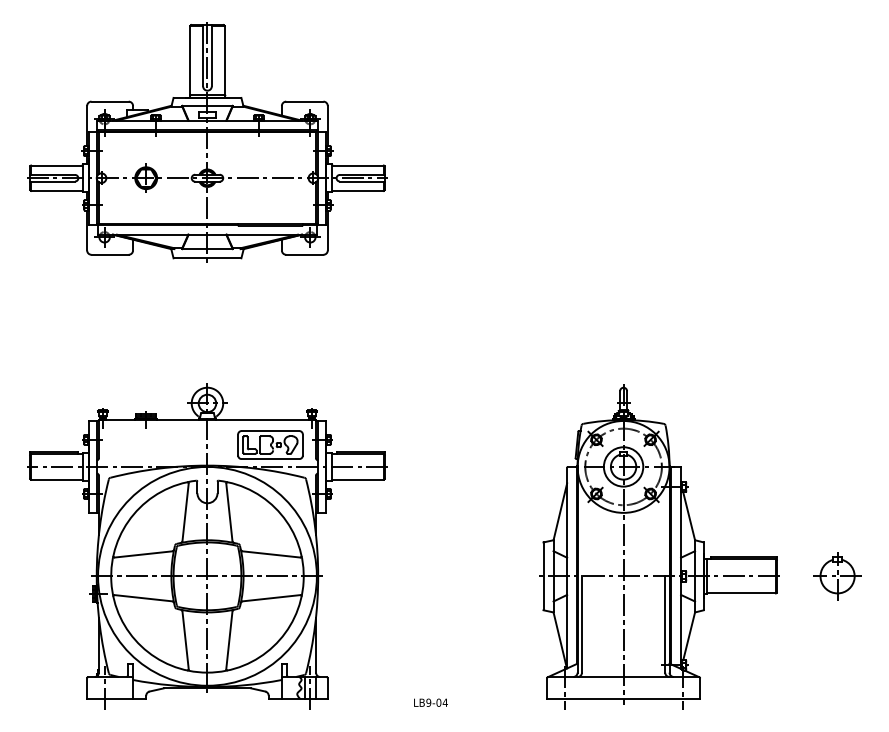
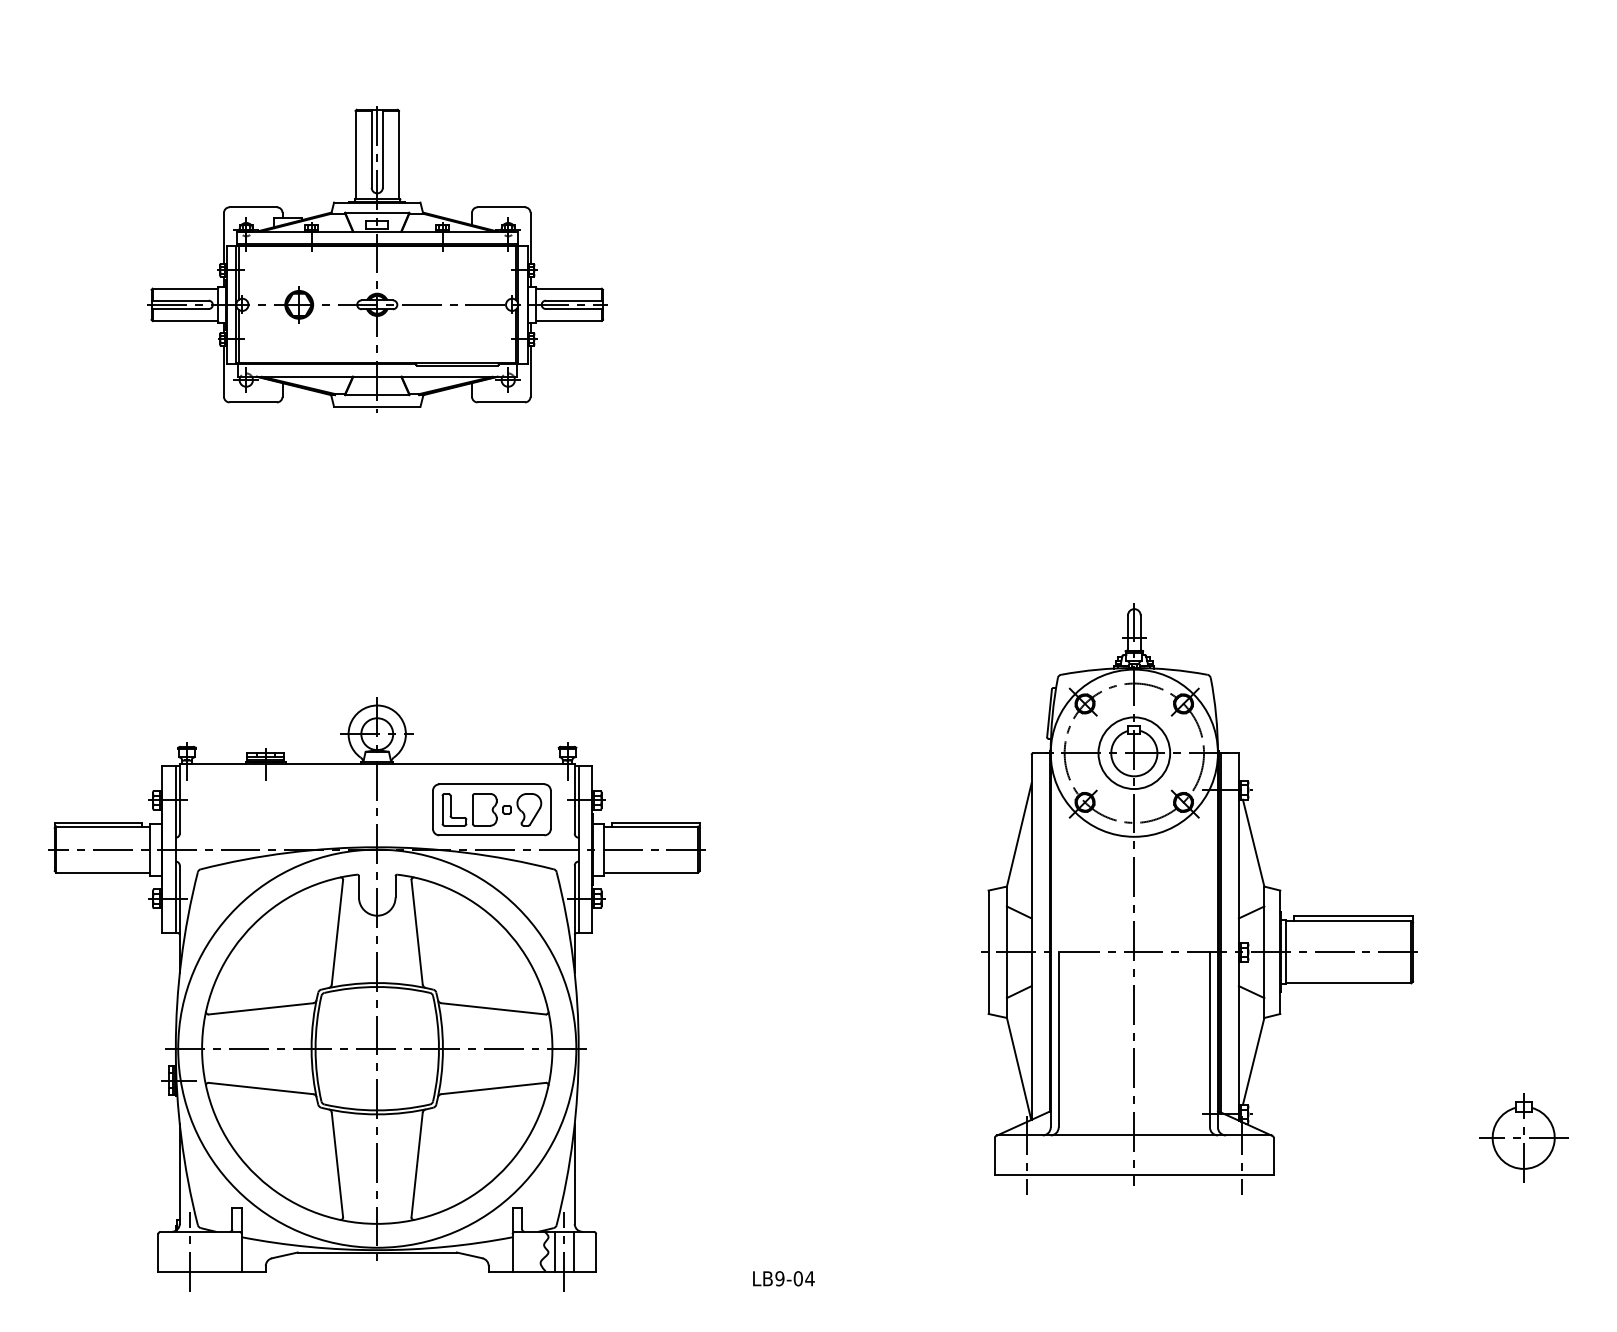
part: (207, 142) -> (377, 259), size x0.7
part: (659, 546) -> (1199, 897), moved
part: (837, 576) -> (1523, 1138), moved

